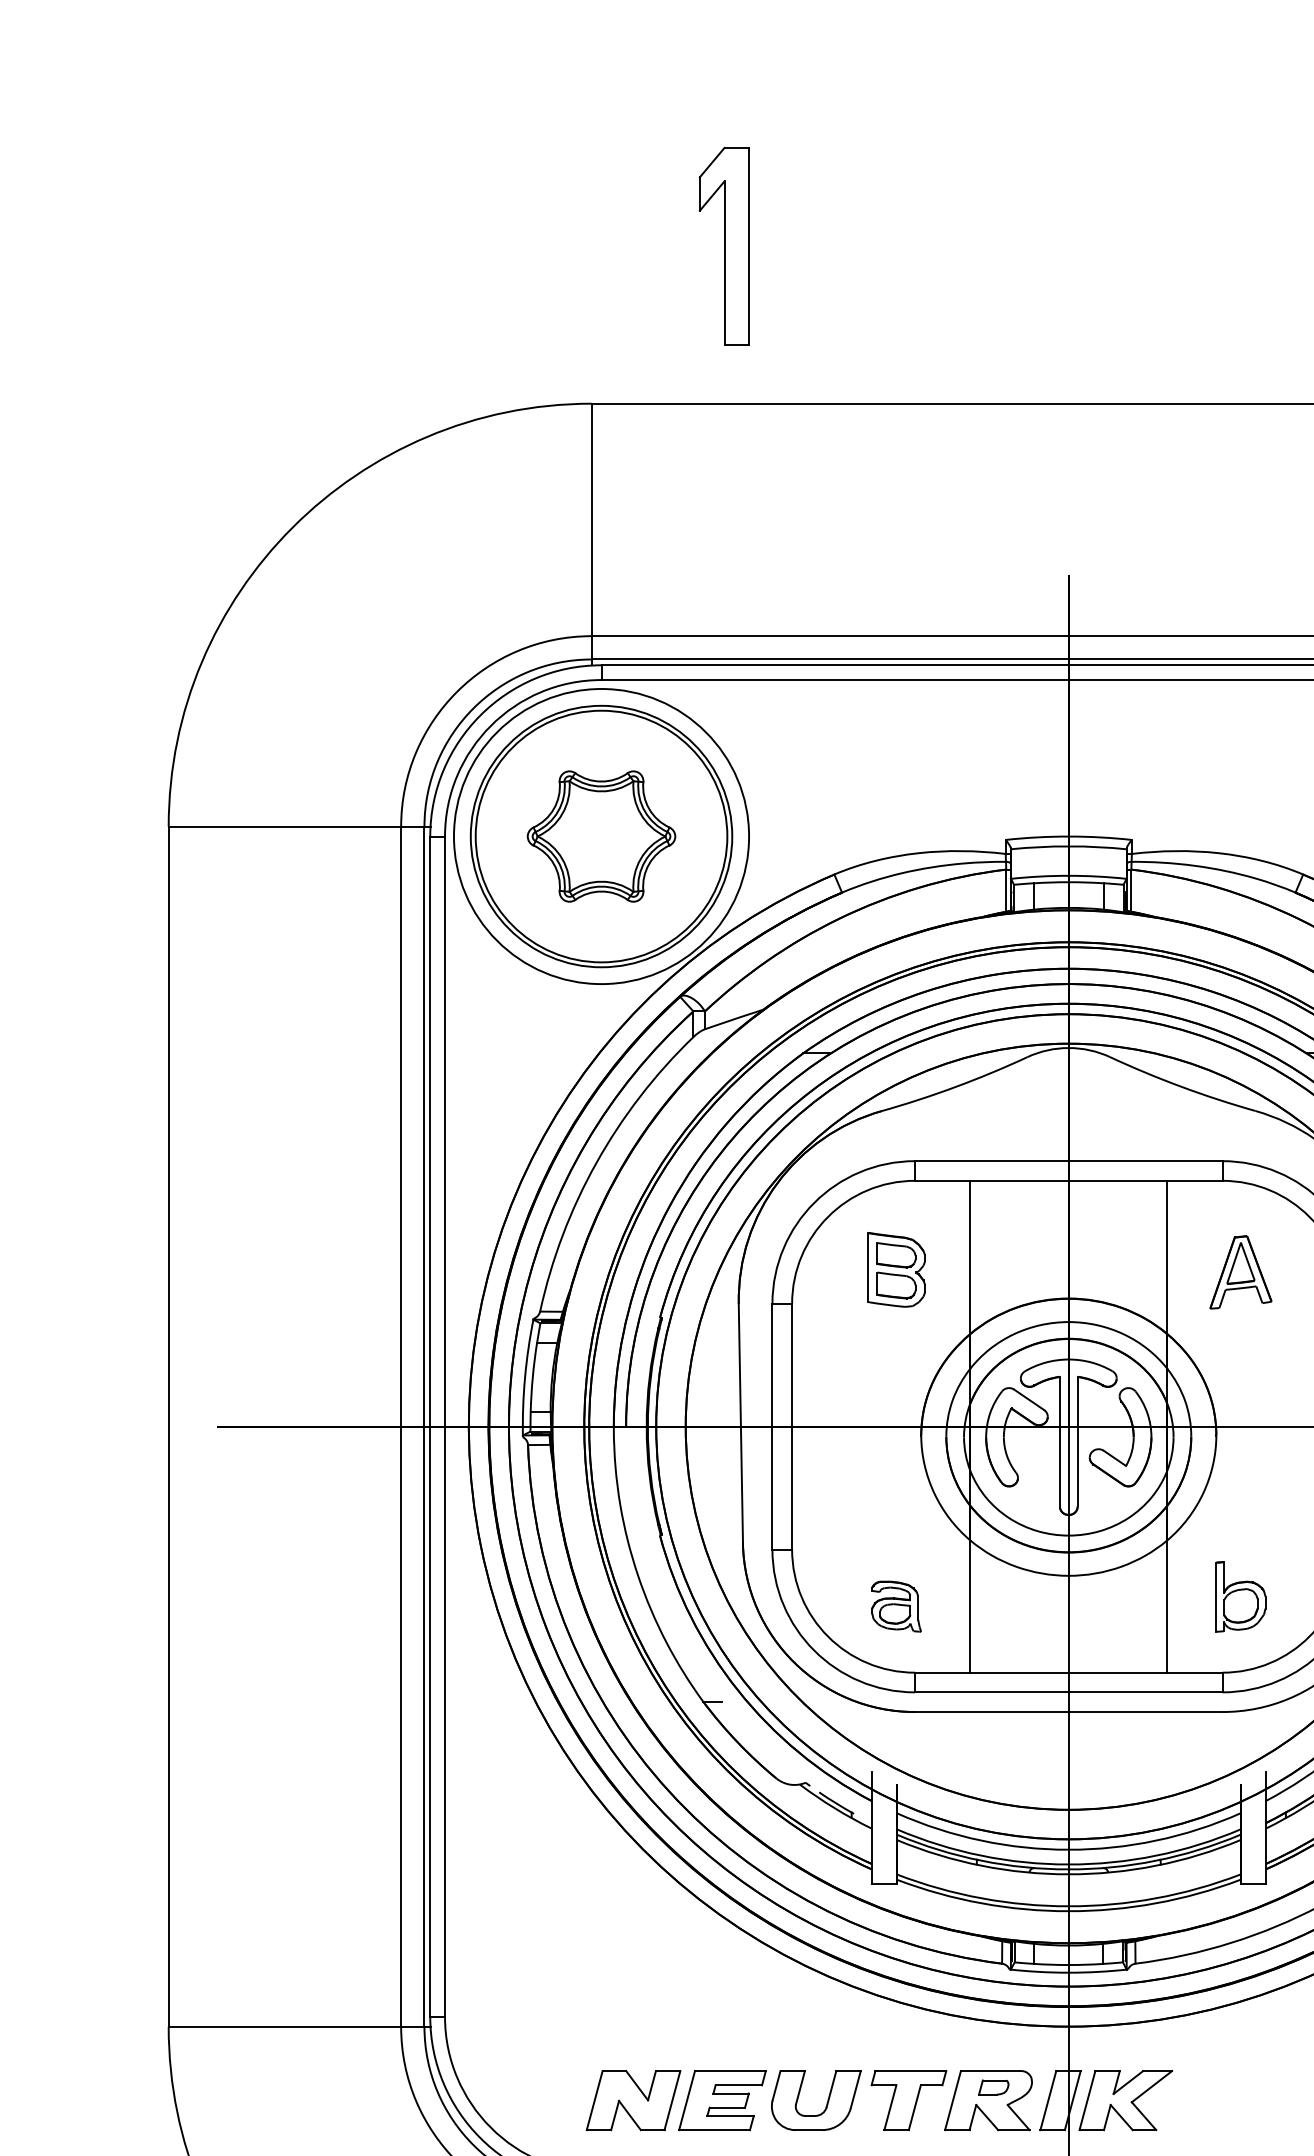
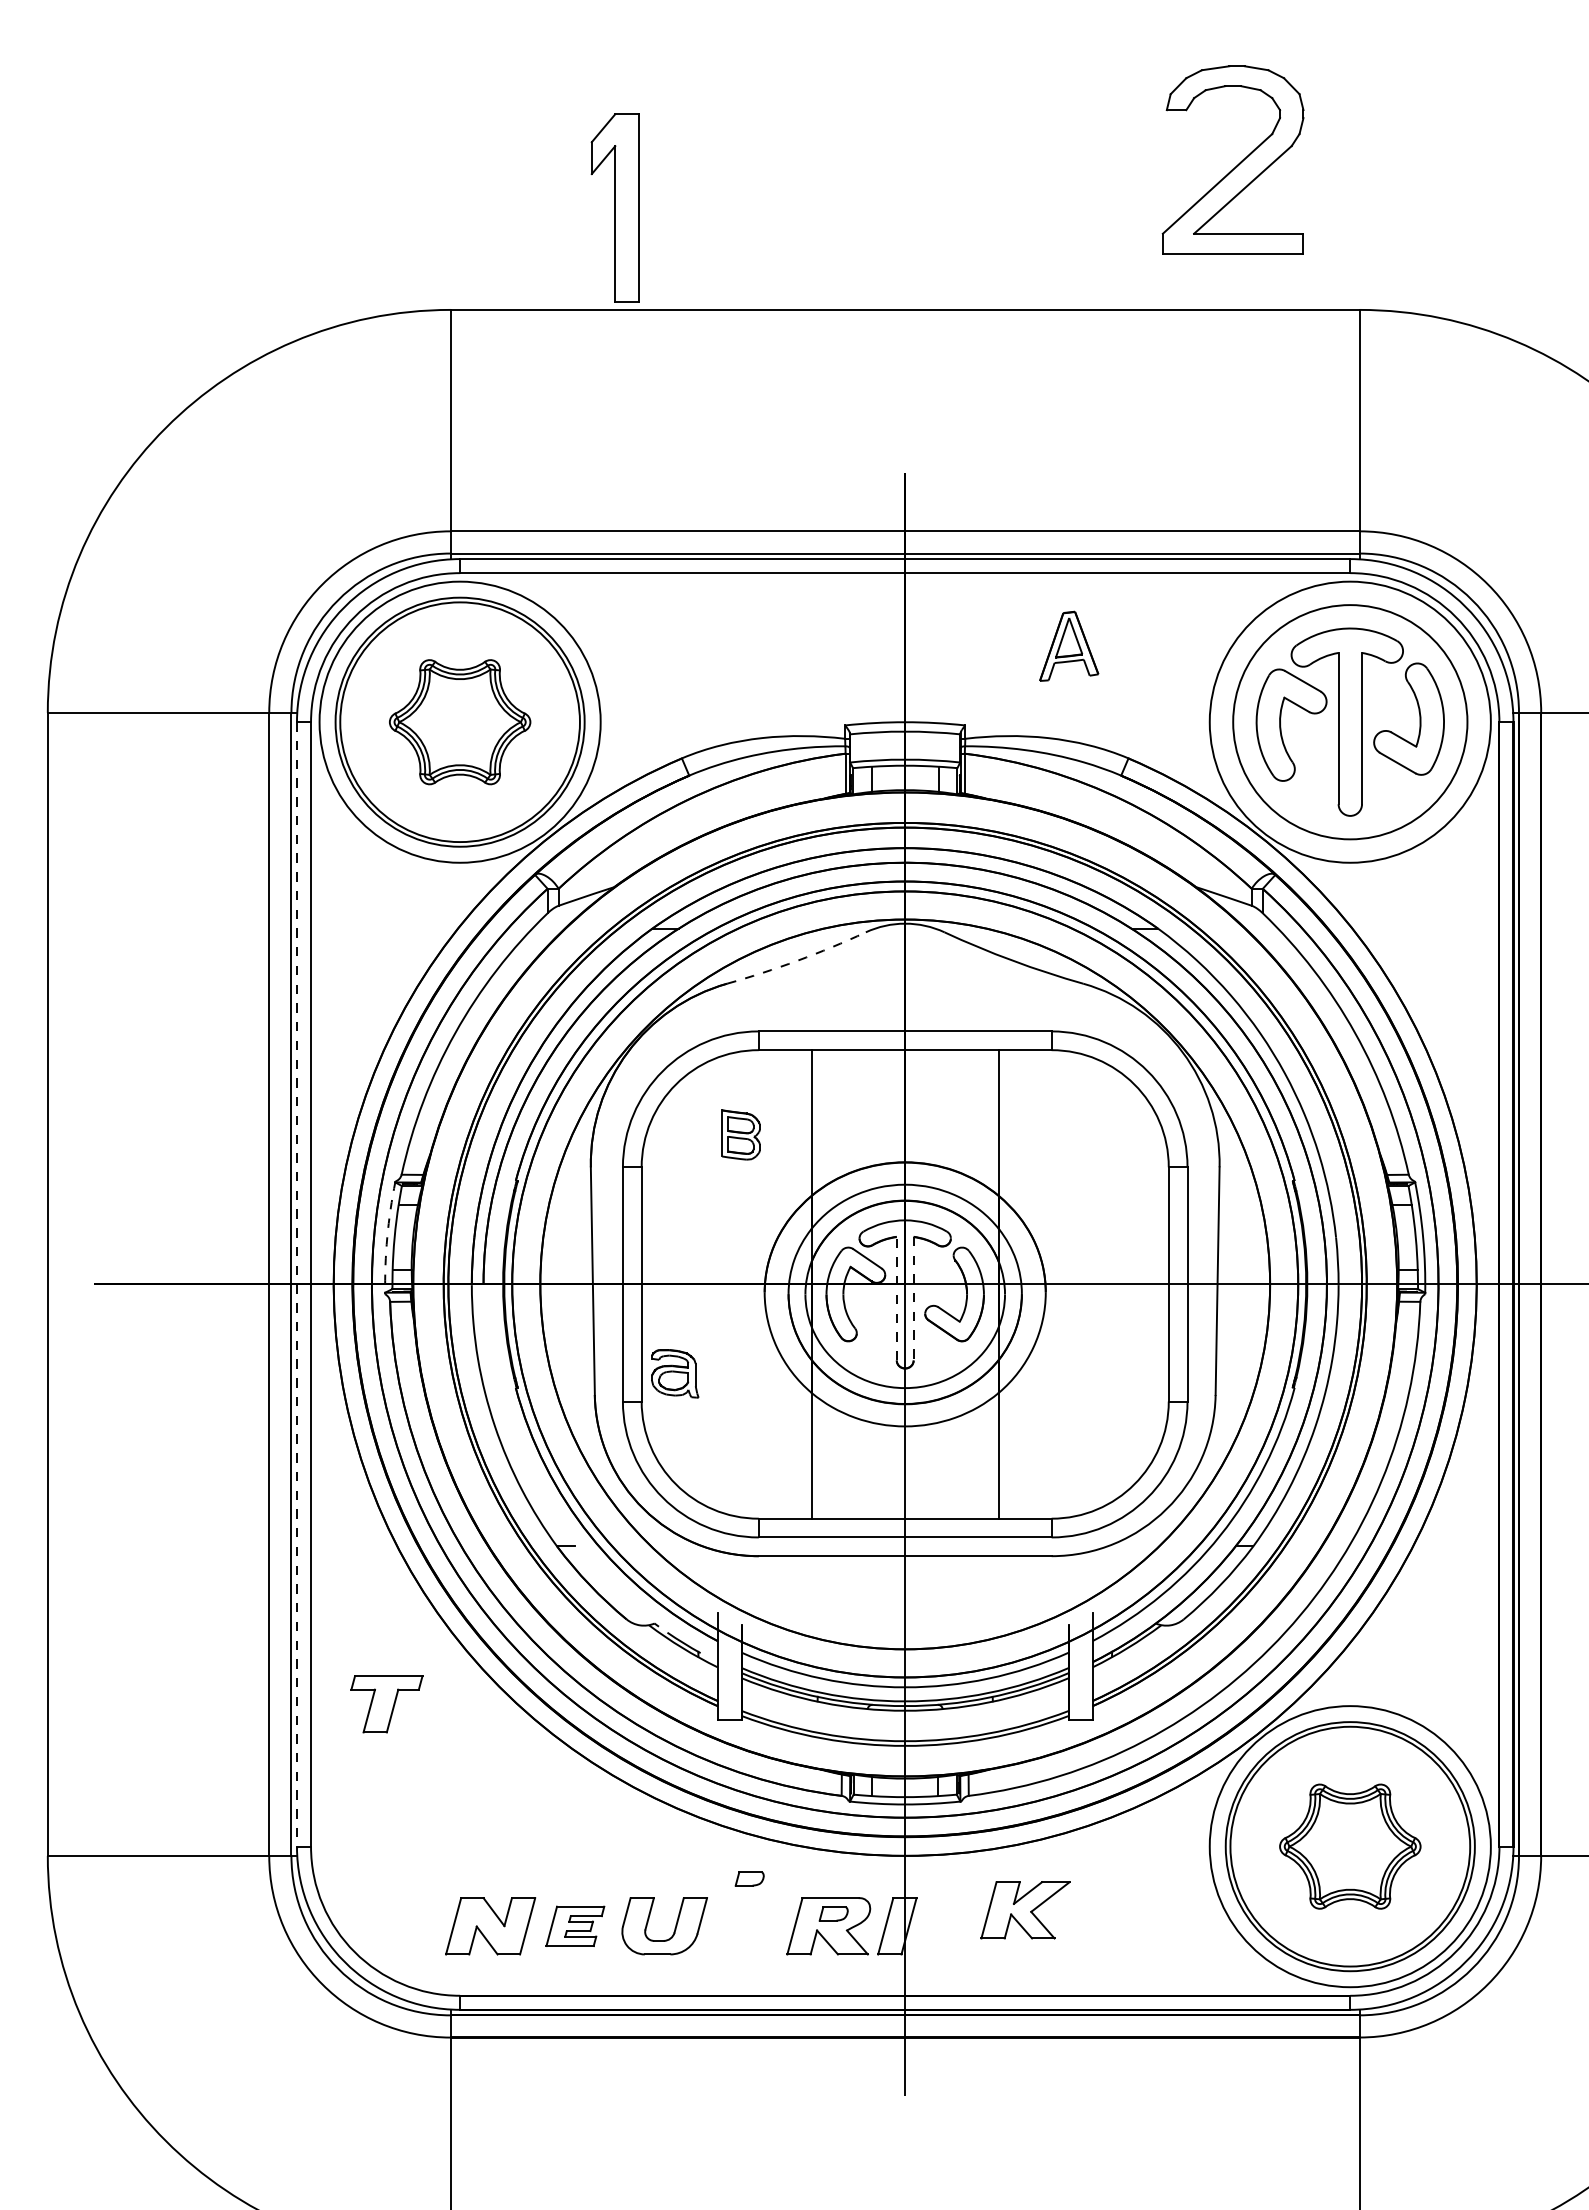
part: (723, 245) -> (614, 207), moved
arc: (955, 1086) -> (797, 960), solid -> dashed
part: (895, 1269) -> (740, 1134), size x0.7
part: (1241, 1271) -> (1069, 645), moved
arc: (525, 1377) -> (387, 1237), solid -> dashed
line: (429, 1426) -> (296, 1284), solid -> dashed
line: (1059, 1441) -> (896, 1298), solid -> dashed
line: (1077, 1441) -> (913, 1298), solid -> dashed
part: (1241, 1596) -> (1069, 1446), removed
part: (896, 1606) -> (675, 1373), moved
part: (905, 2050) -> (749, 1878), added
part: (722, 2100) -> (575, 1926), size x0.7
part: (908, 2100) -> (386, 1704), moved
part: (1125, 2100) -> (1025, 1910), moved

